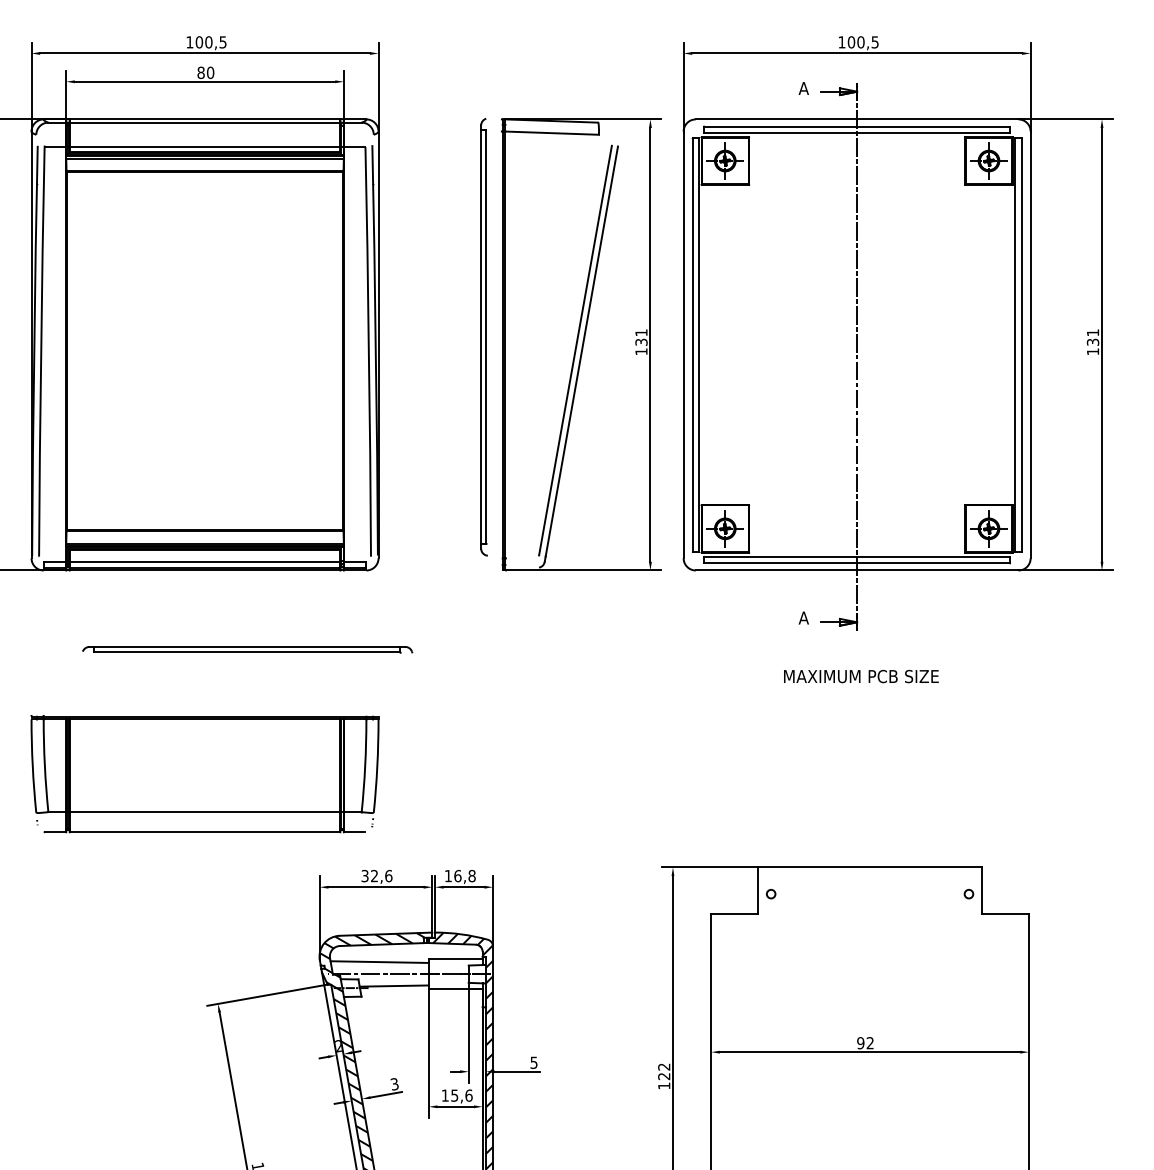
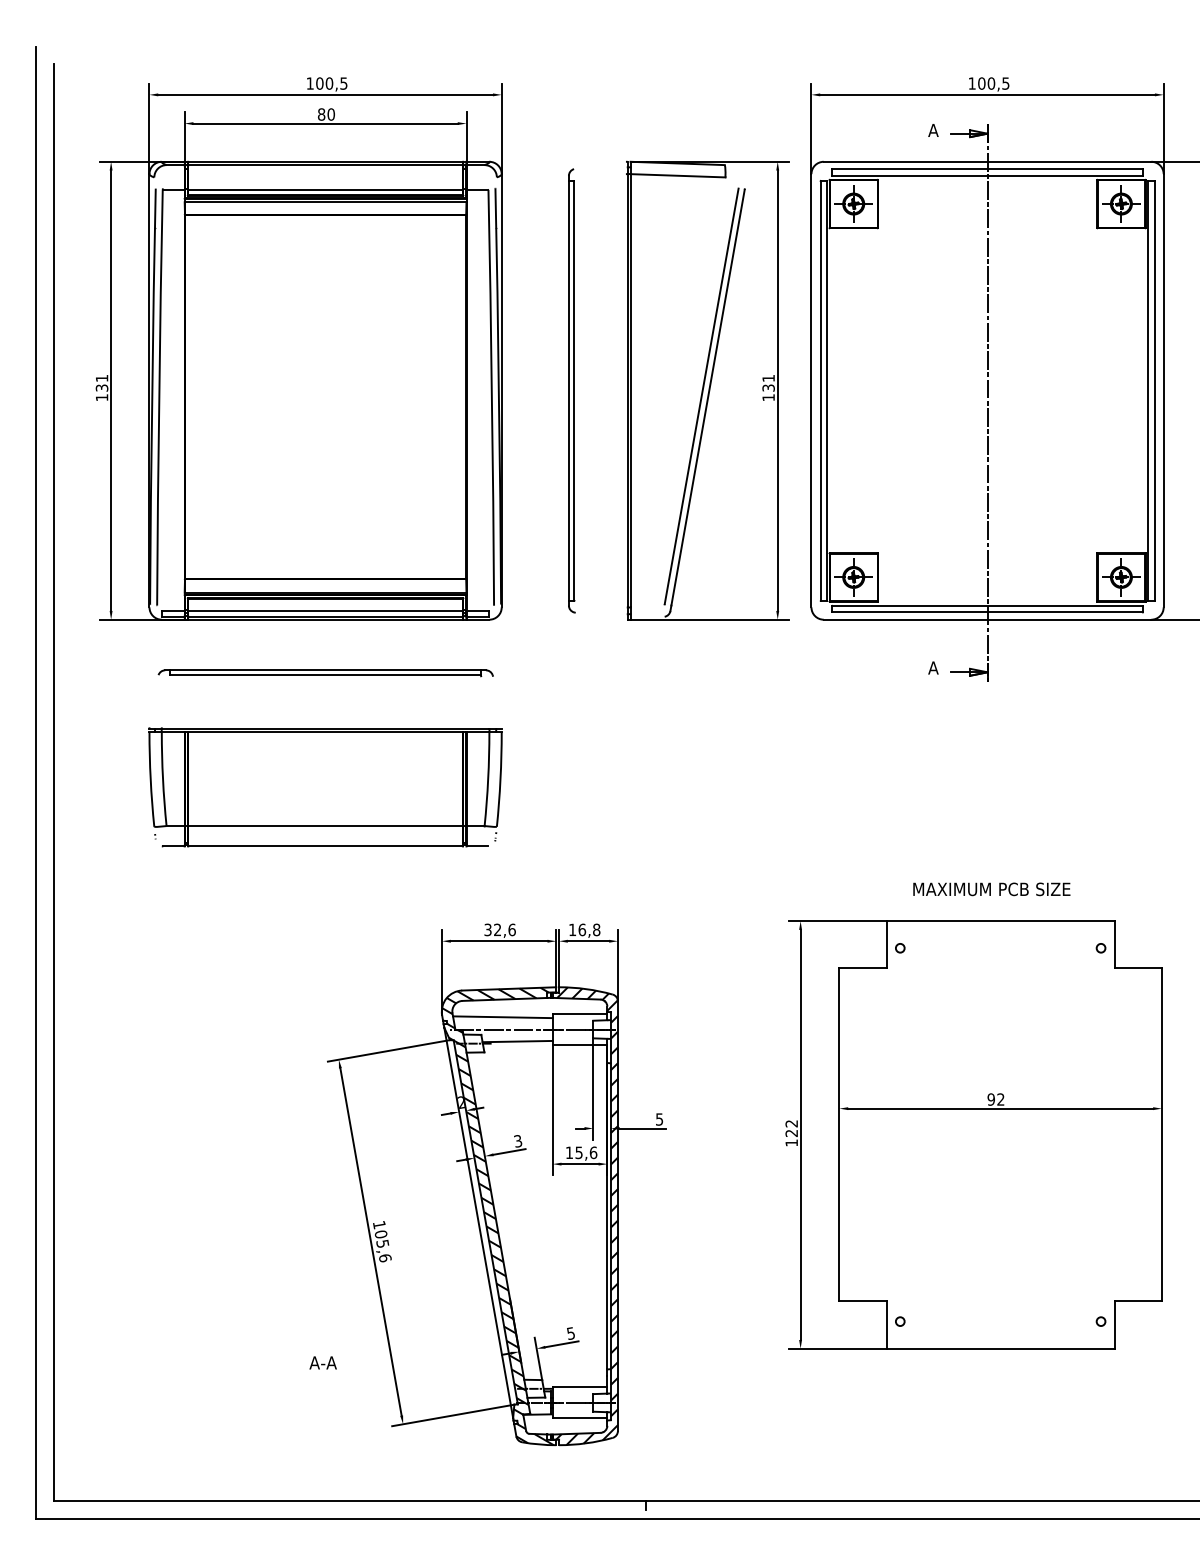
part: (483, 336) -> (571, 390), moved
part: (247, 650) -> (325, 673), moved
text: (861, 676) -> (991, 889), moved
part: (204, 774) -> (325, 787), moved

